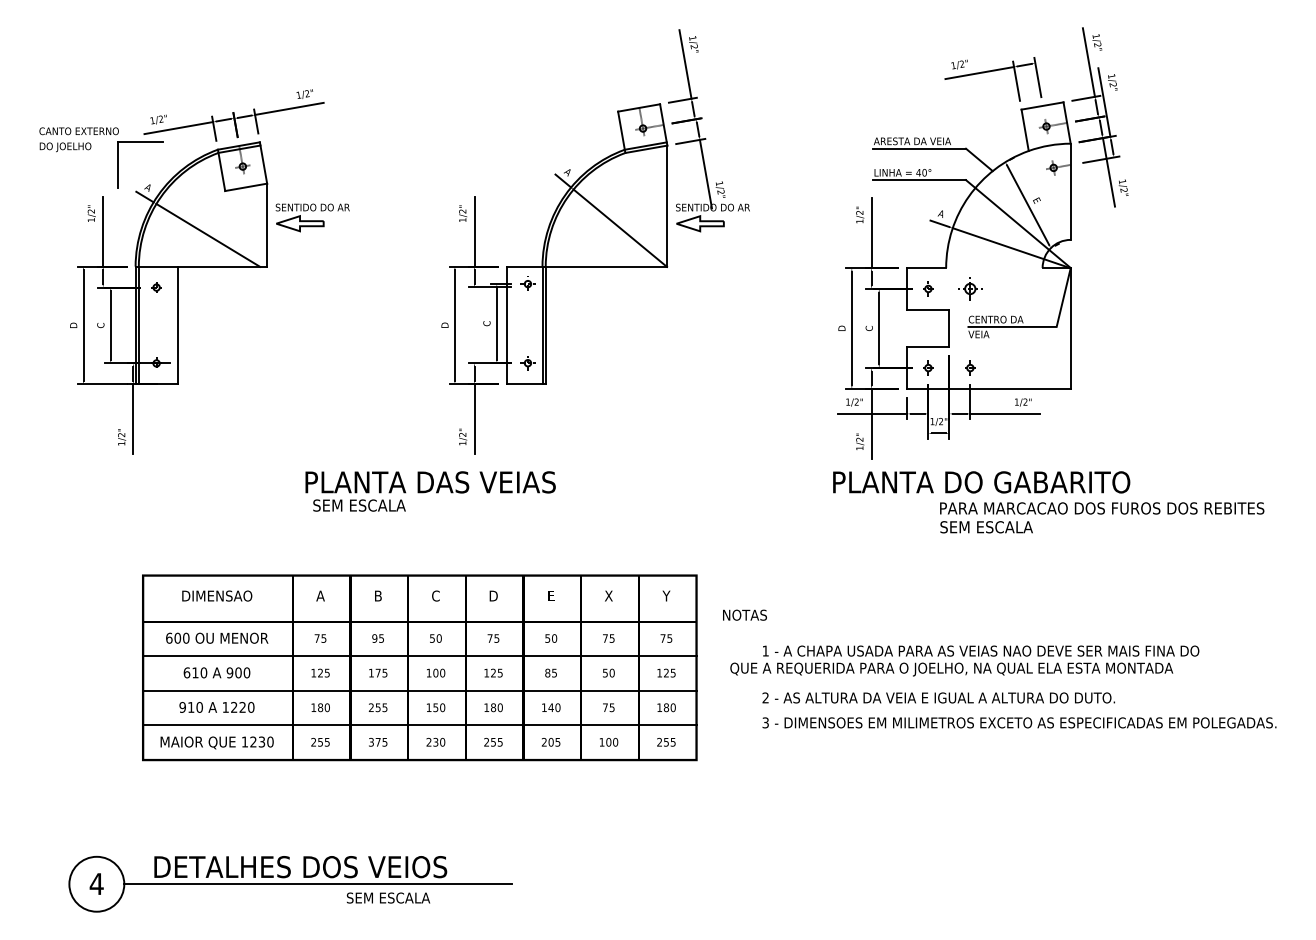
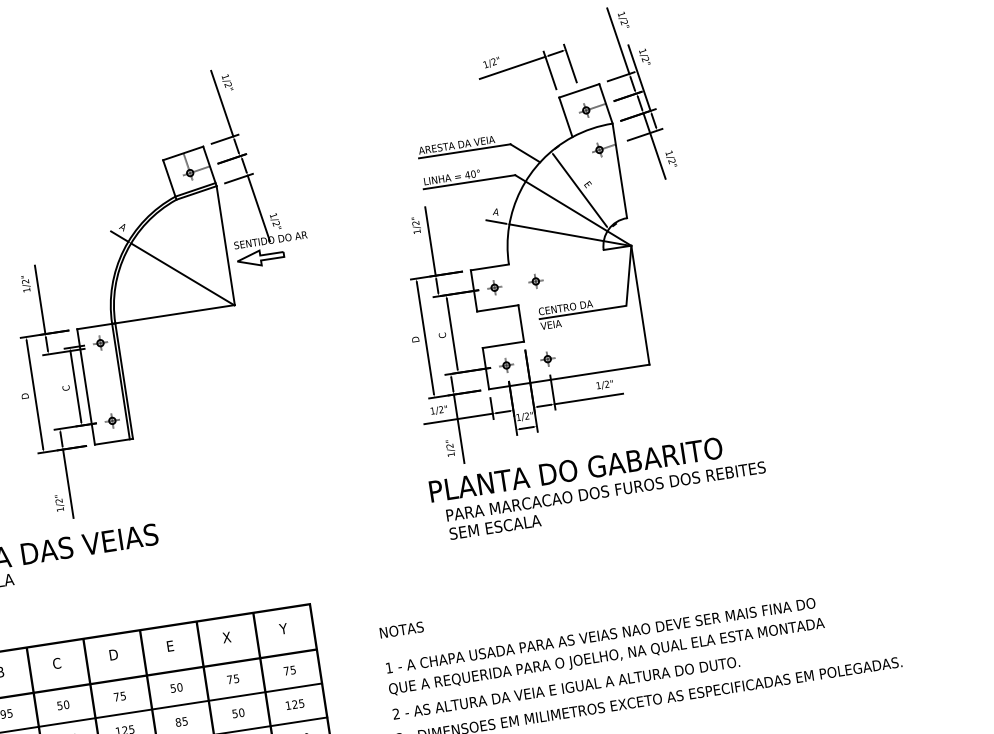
part: (970, 288) -> (535, 280), size x0.62
text: (1102, 517) -> (607, 500), moved
text: (744, 614) -> (401, 629), moved
text: (951, 669) -> (606, 657), moved

